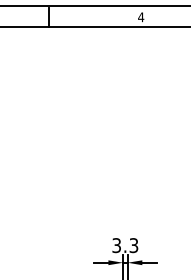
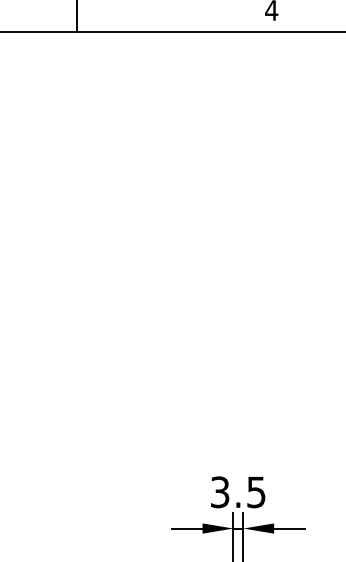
text: (134, 245) -> (257, 492), 3.3 -> 3.5

